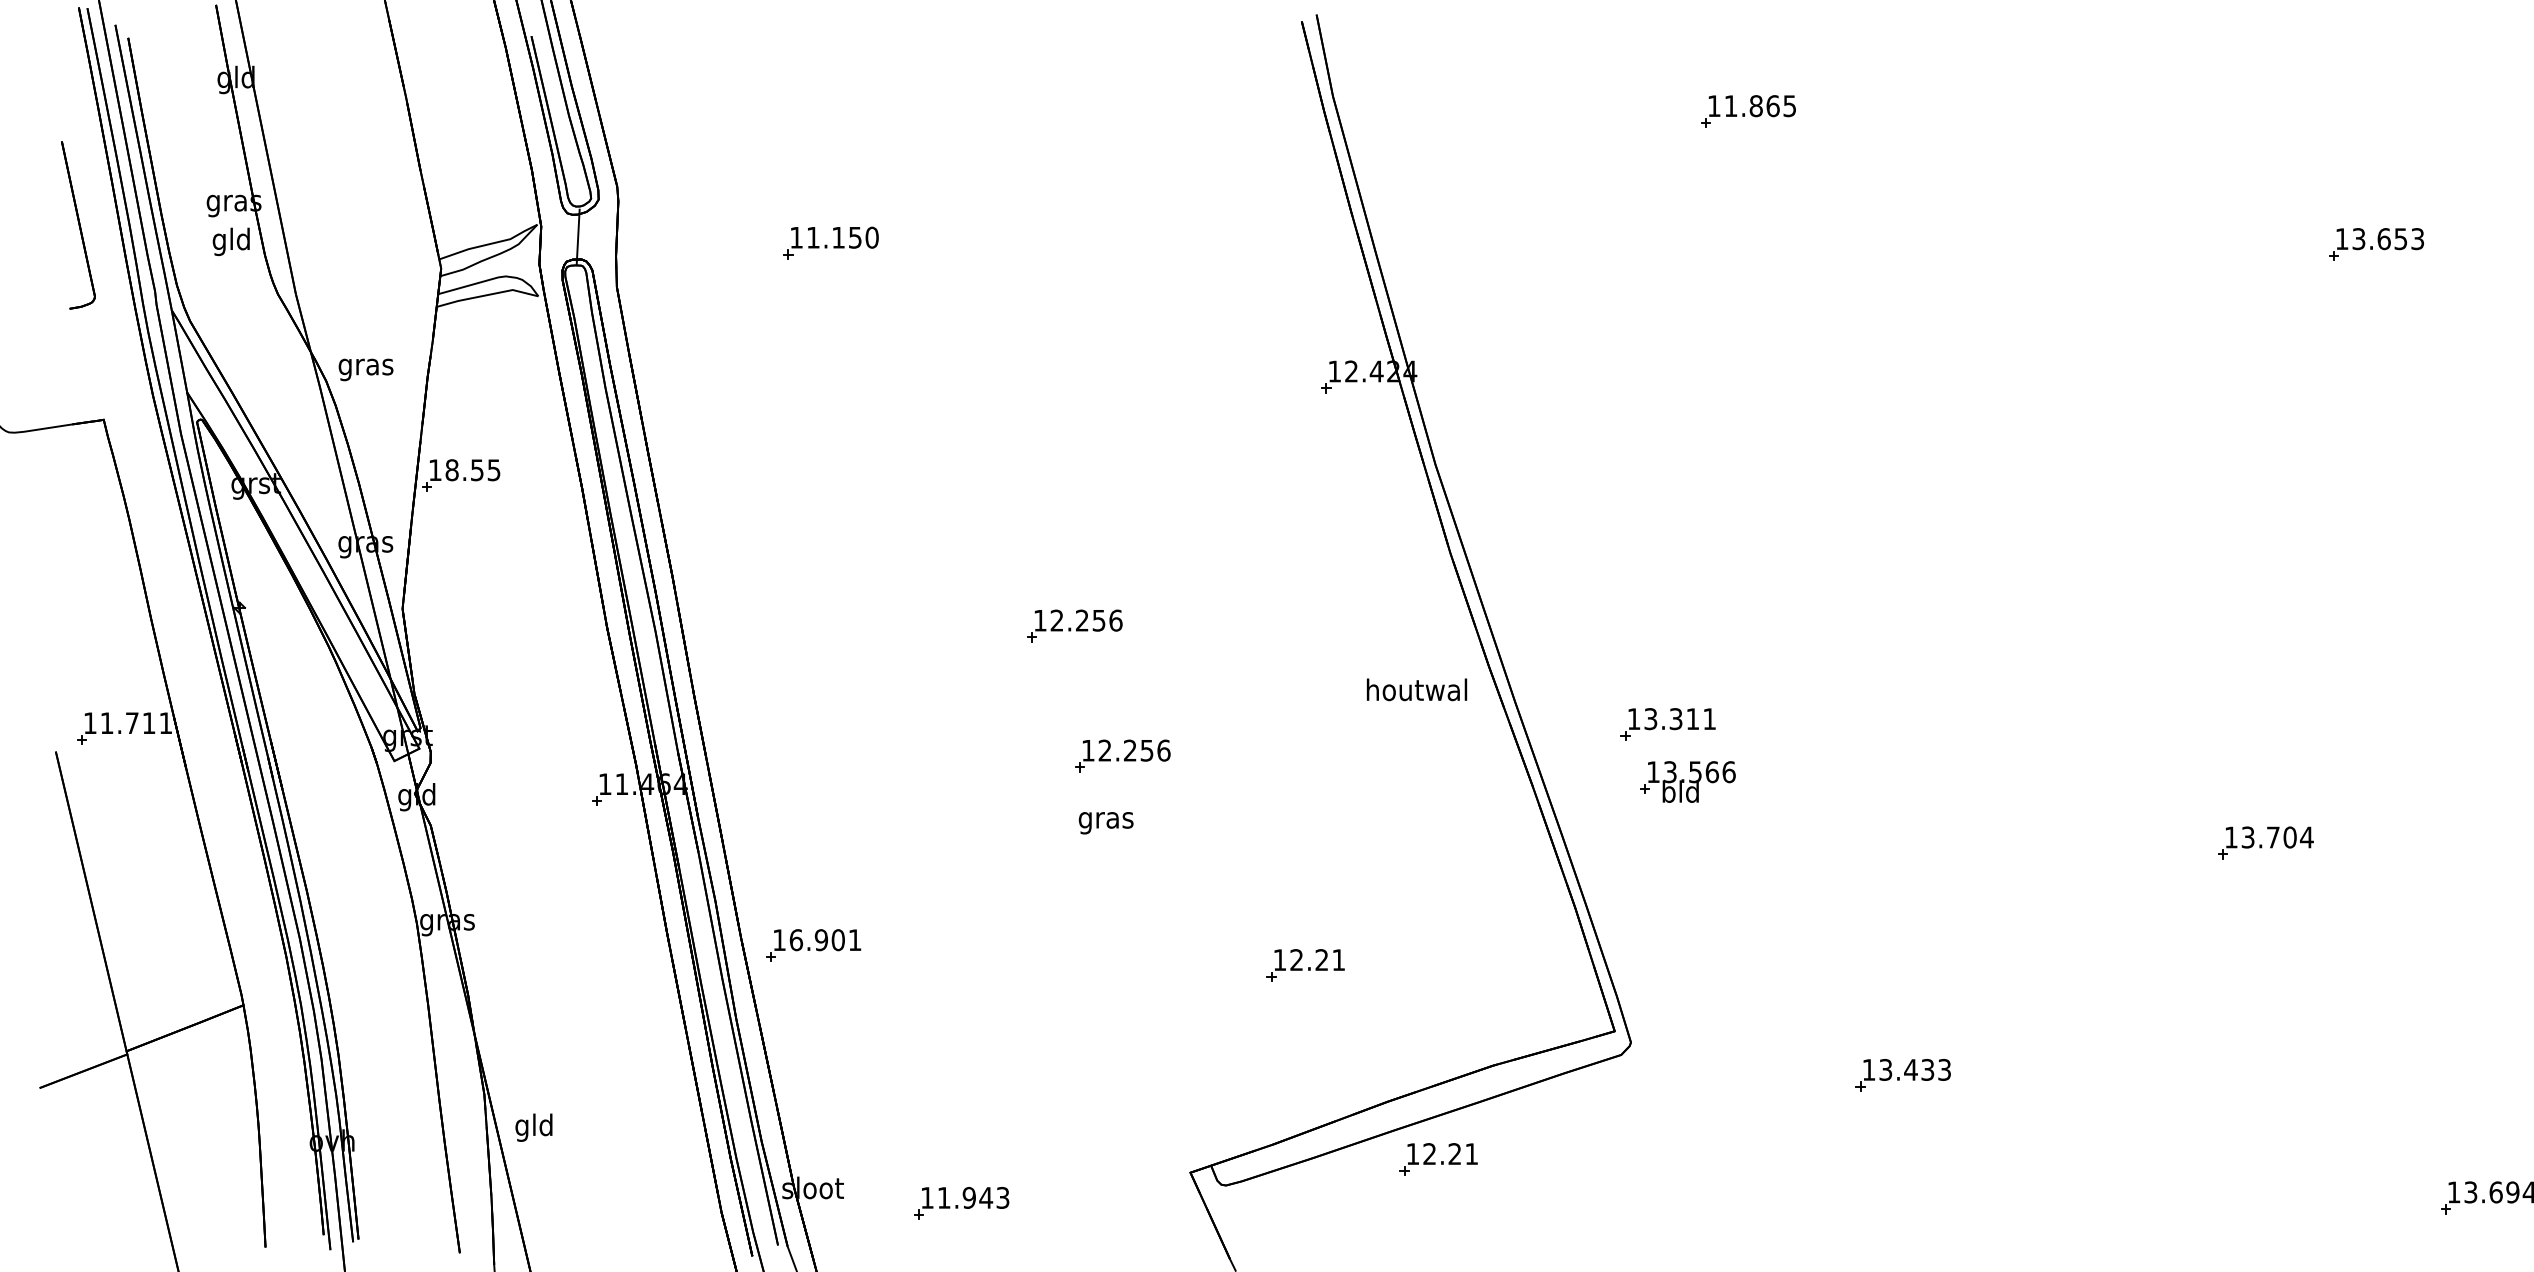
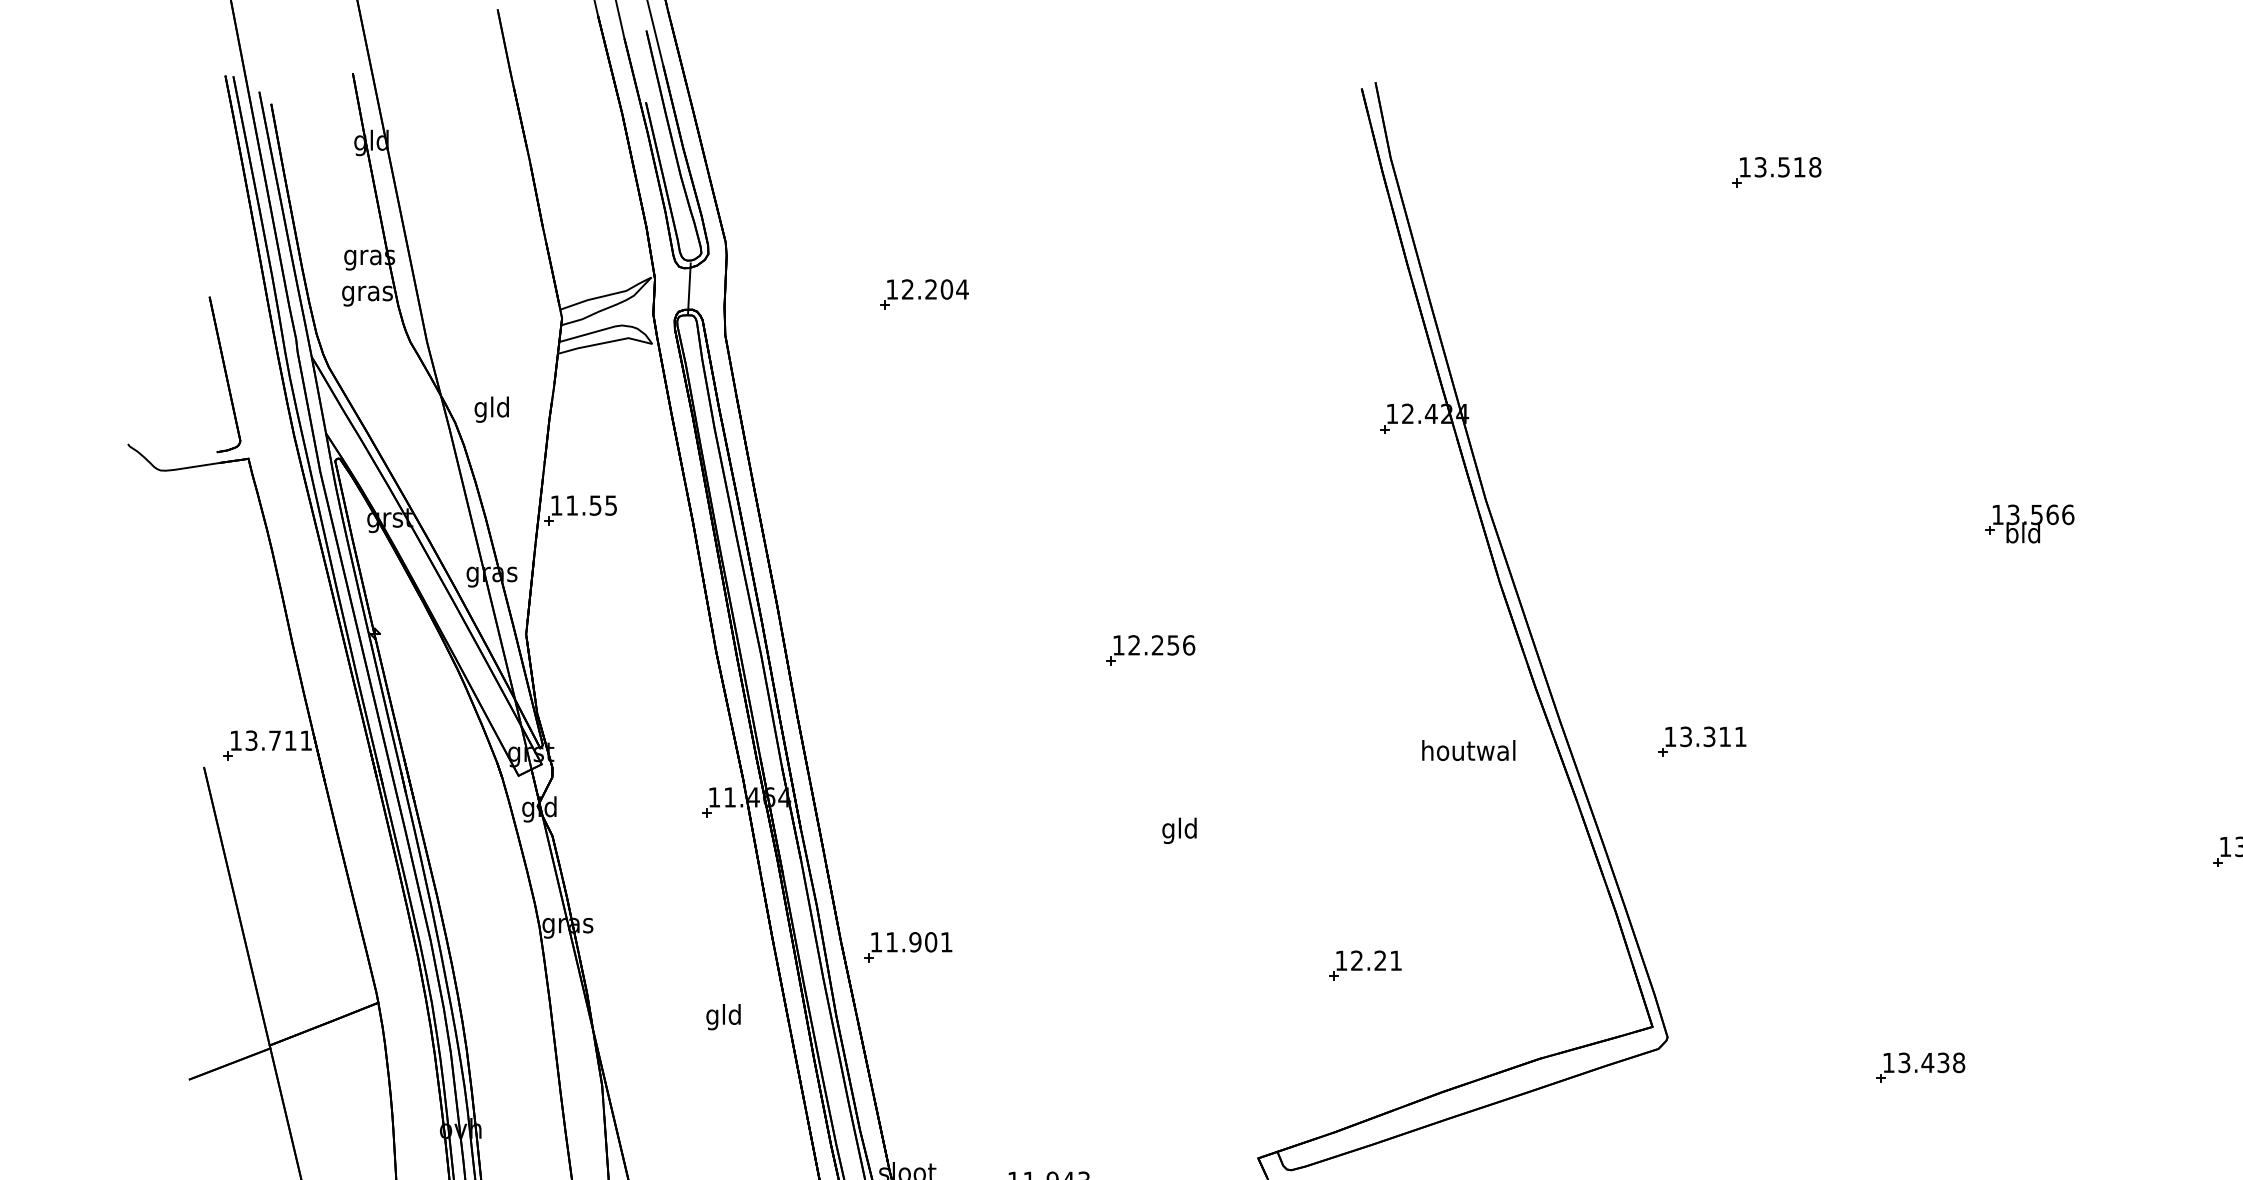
text: (1760, 106) -> (1787, 167), 11.865 -> 13.518
part: (78, 225) -> (225, 374), moved
text: (843, 237) -> (935, 289), 11.150 -> 12.204
text: (231, 241) -> (367, 293), gld -> gras
text: (365, 366) -> (491, 409), gras -> gld
text: (451, 470) -> (571, 505), 18.55 -> 11.55
text: (1417, 689) -> (1469, 750), moved
text: (106, 723) -> (251, 740), 11.711 -> 13.711
part: (1122, 755) -> (1195, 770), removed
part: (1687, 781) -> (2029, 523), moved
text: (1105, 820) -> (1179, 831), gras -> gld
text: (796, 940) -> (892, 942), 16.901 -> 11.901
text: (1944, 1069) -> (1958, 1062), 13.433 -> 13.438
text: (533, 1127) -> (723, 1016), moved
part: (1438, 1159) -> (1488, 1146), removed

